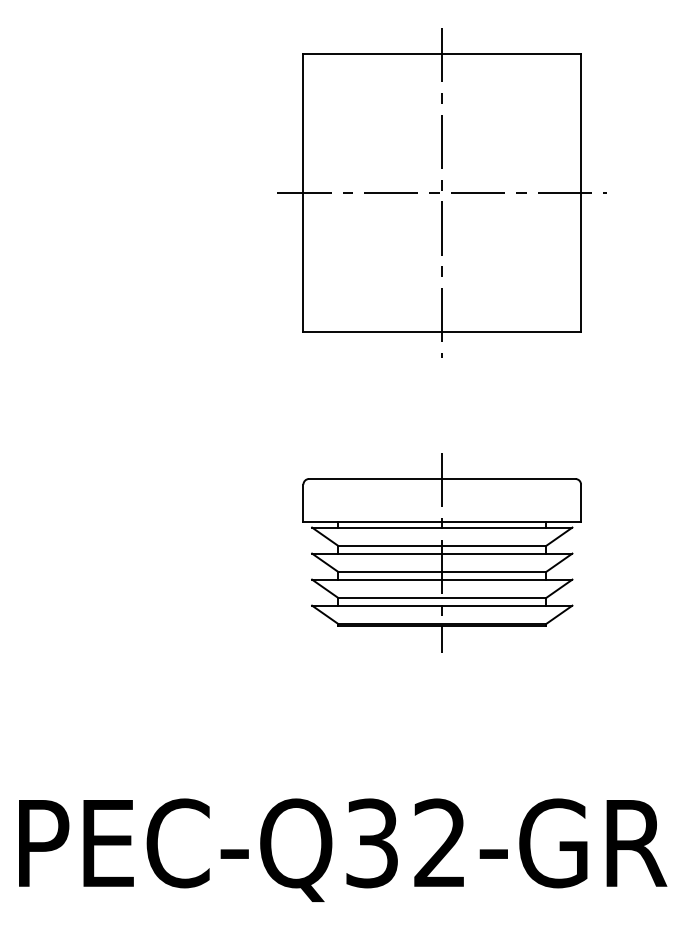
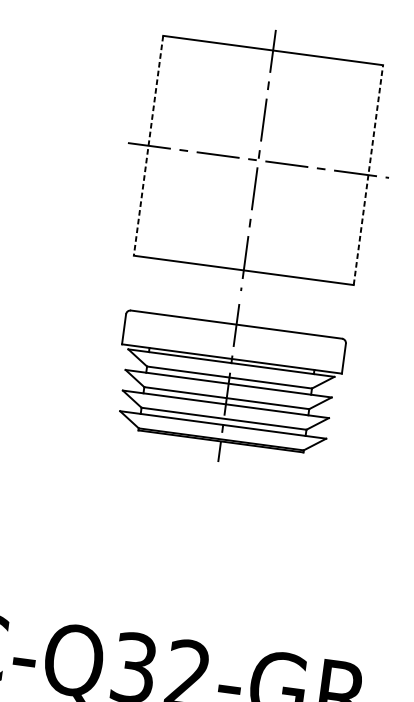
line: (303, 192) -> (148, 145), solid -> dashed
line: (581, 192) -> (368, 174), solid -> dashed
part: (441, 552) -> (228, 382), moved

